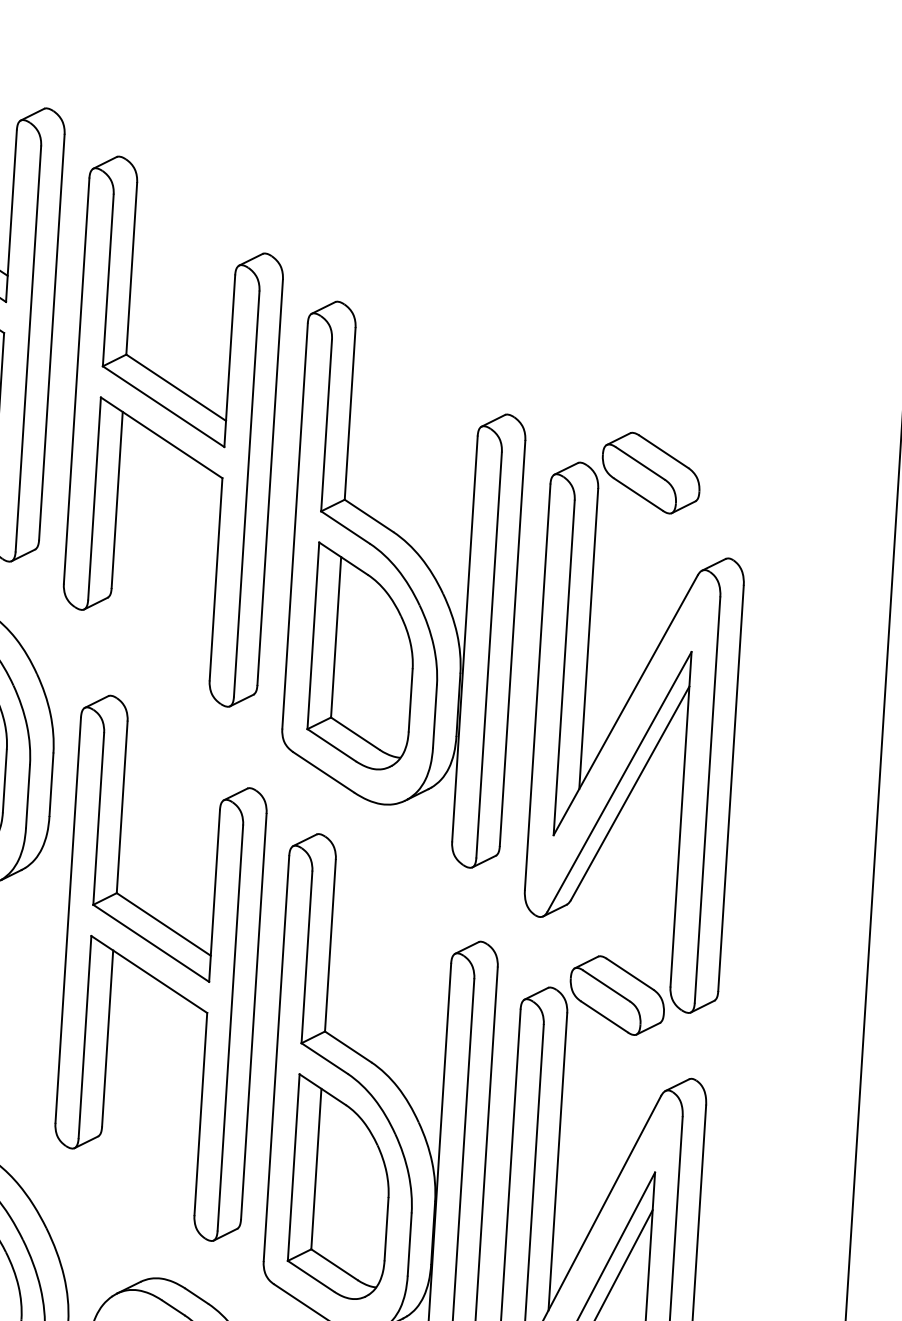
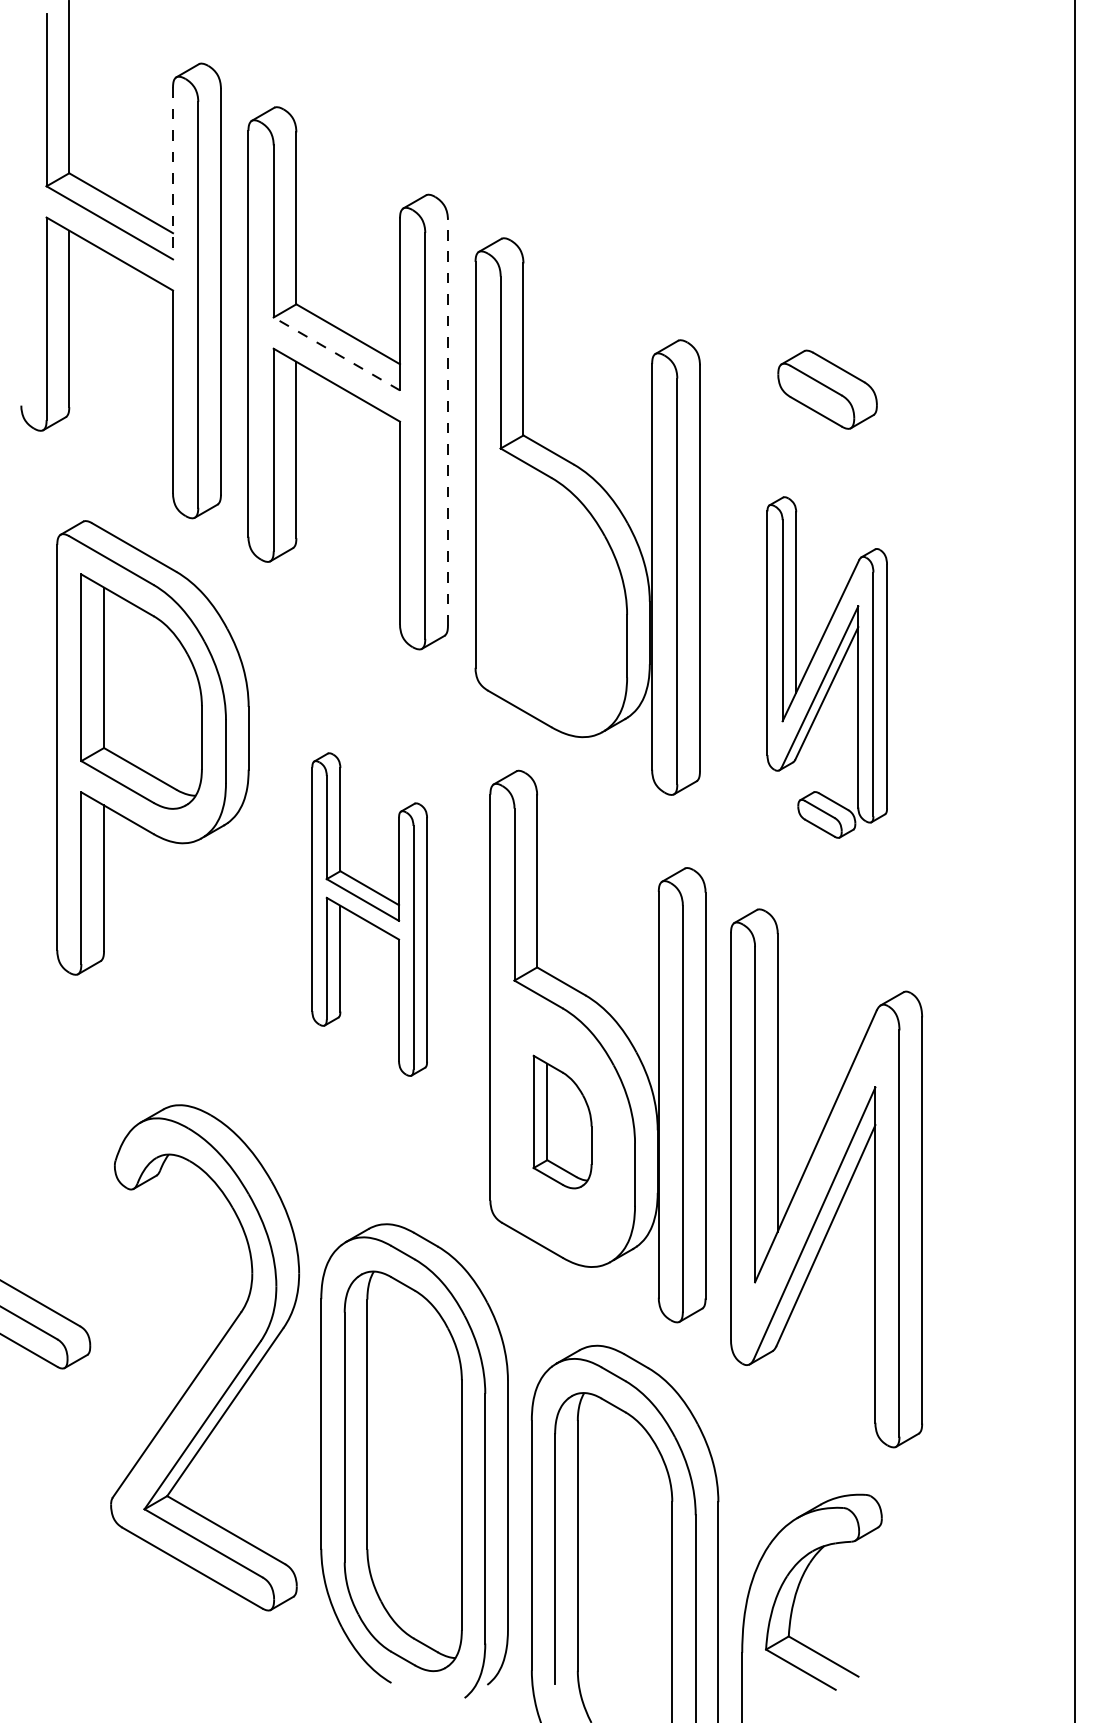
line: (11, 216) -> (173, 173), solid -> dashed
line: (163, 406) -> (336, 353), solid -> dashed
line: (269, 482) -> (447, 422), solid -> dashed
part: (361, 656) -> (550, 590), removed
part: (632, 750) -> (826, 667), size x0.6
part: (161, 968) -> (369, 914), size x0.6
part: (340, 1186) -> (562, 1121), size x0.6

